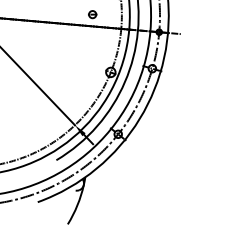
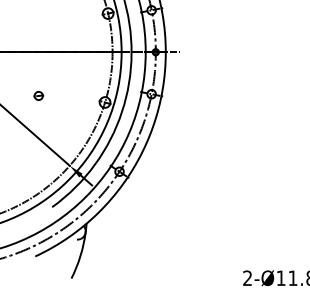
part: (92, 14) -> (38, 95), moved

